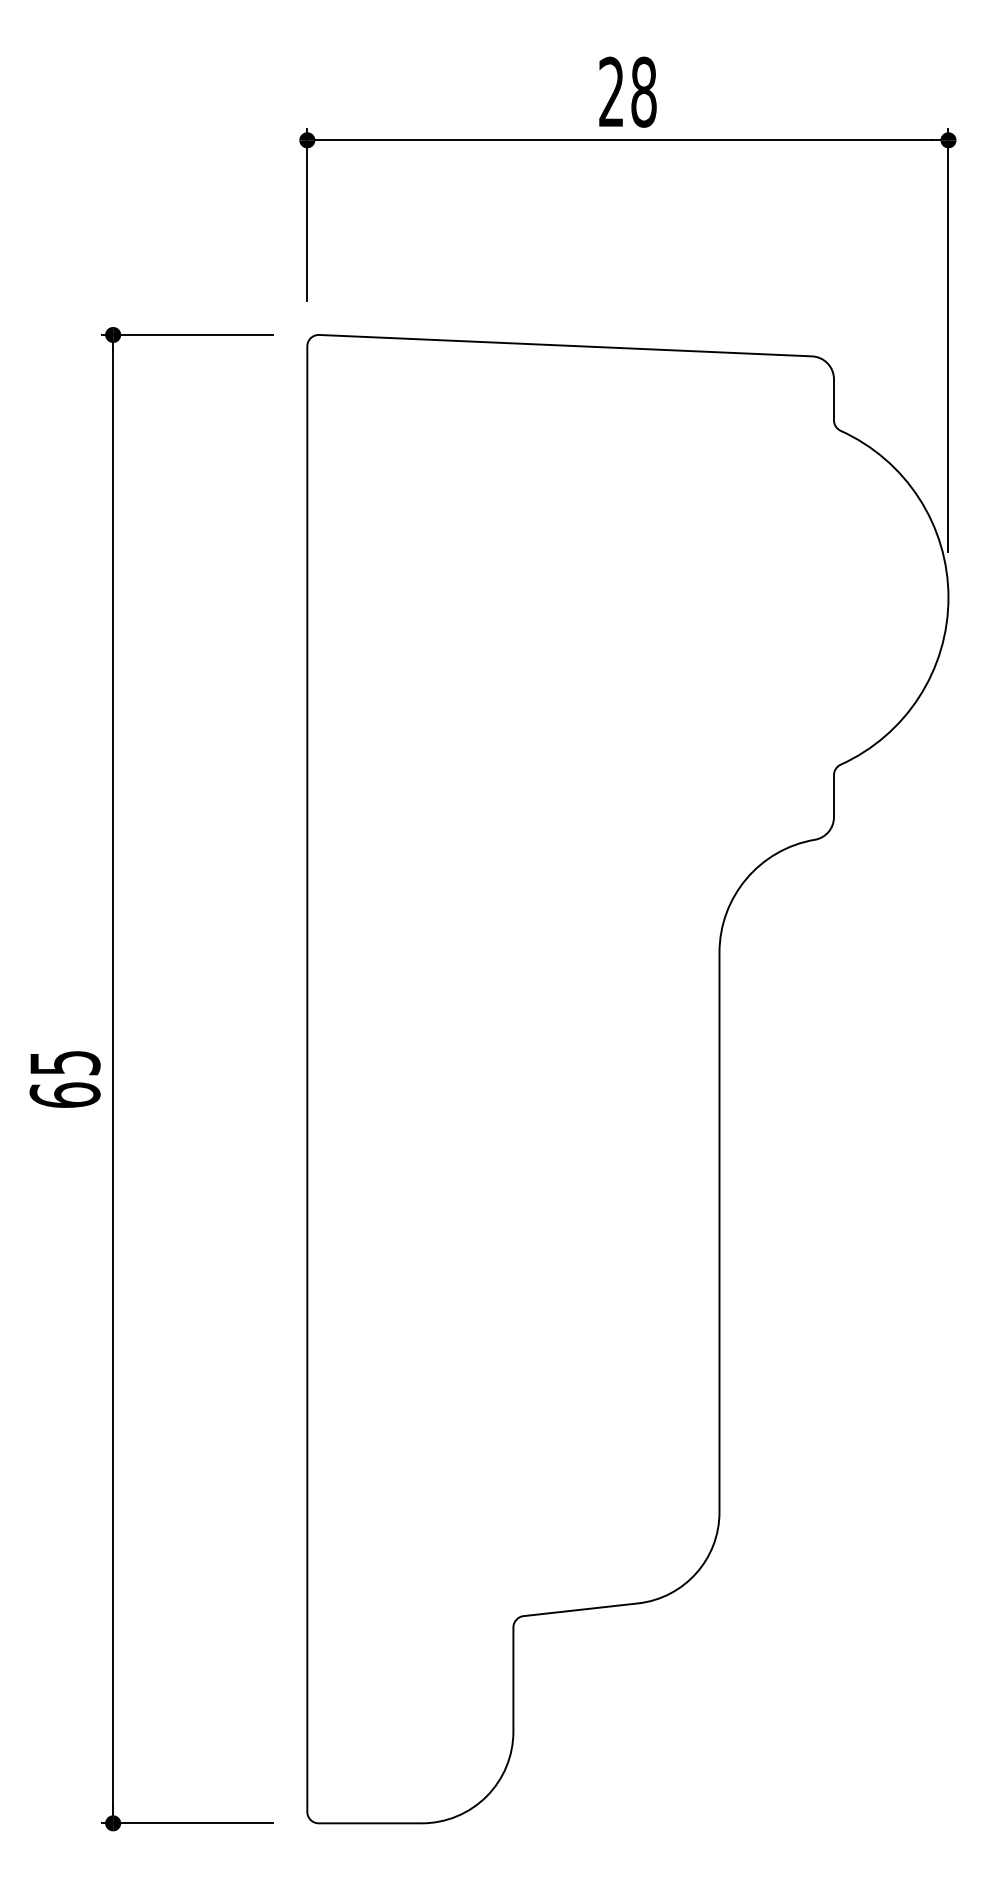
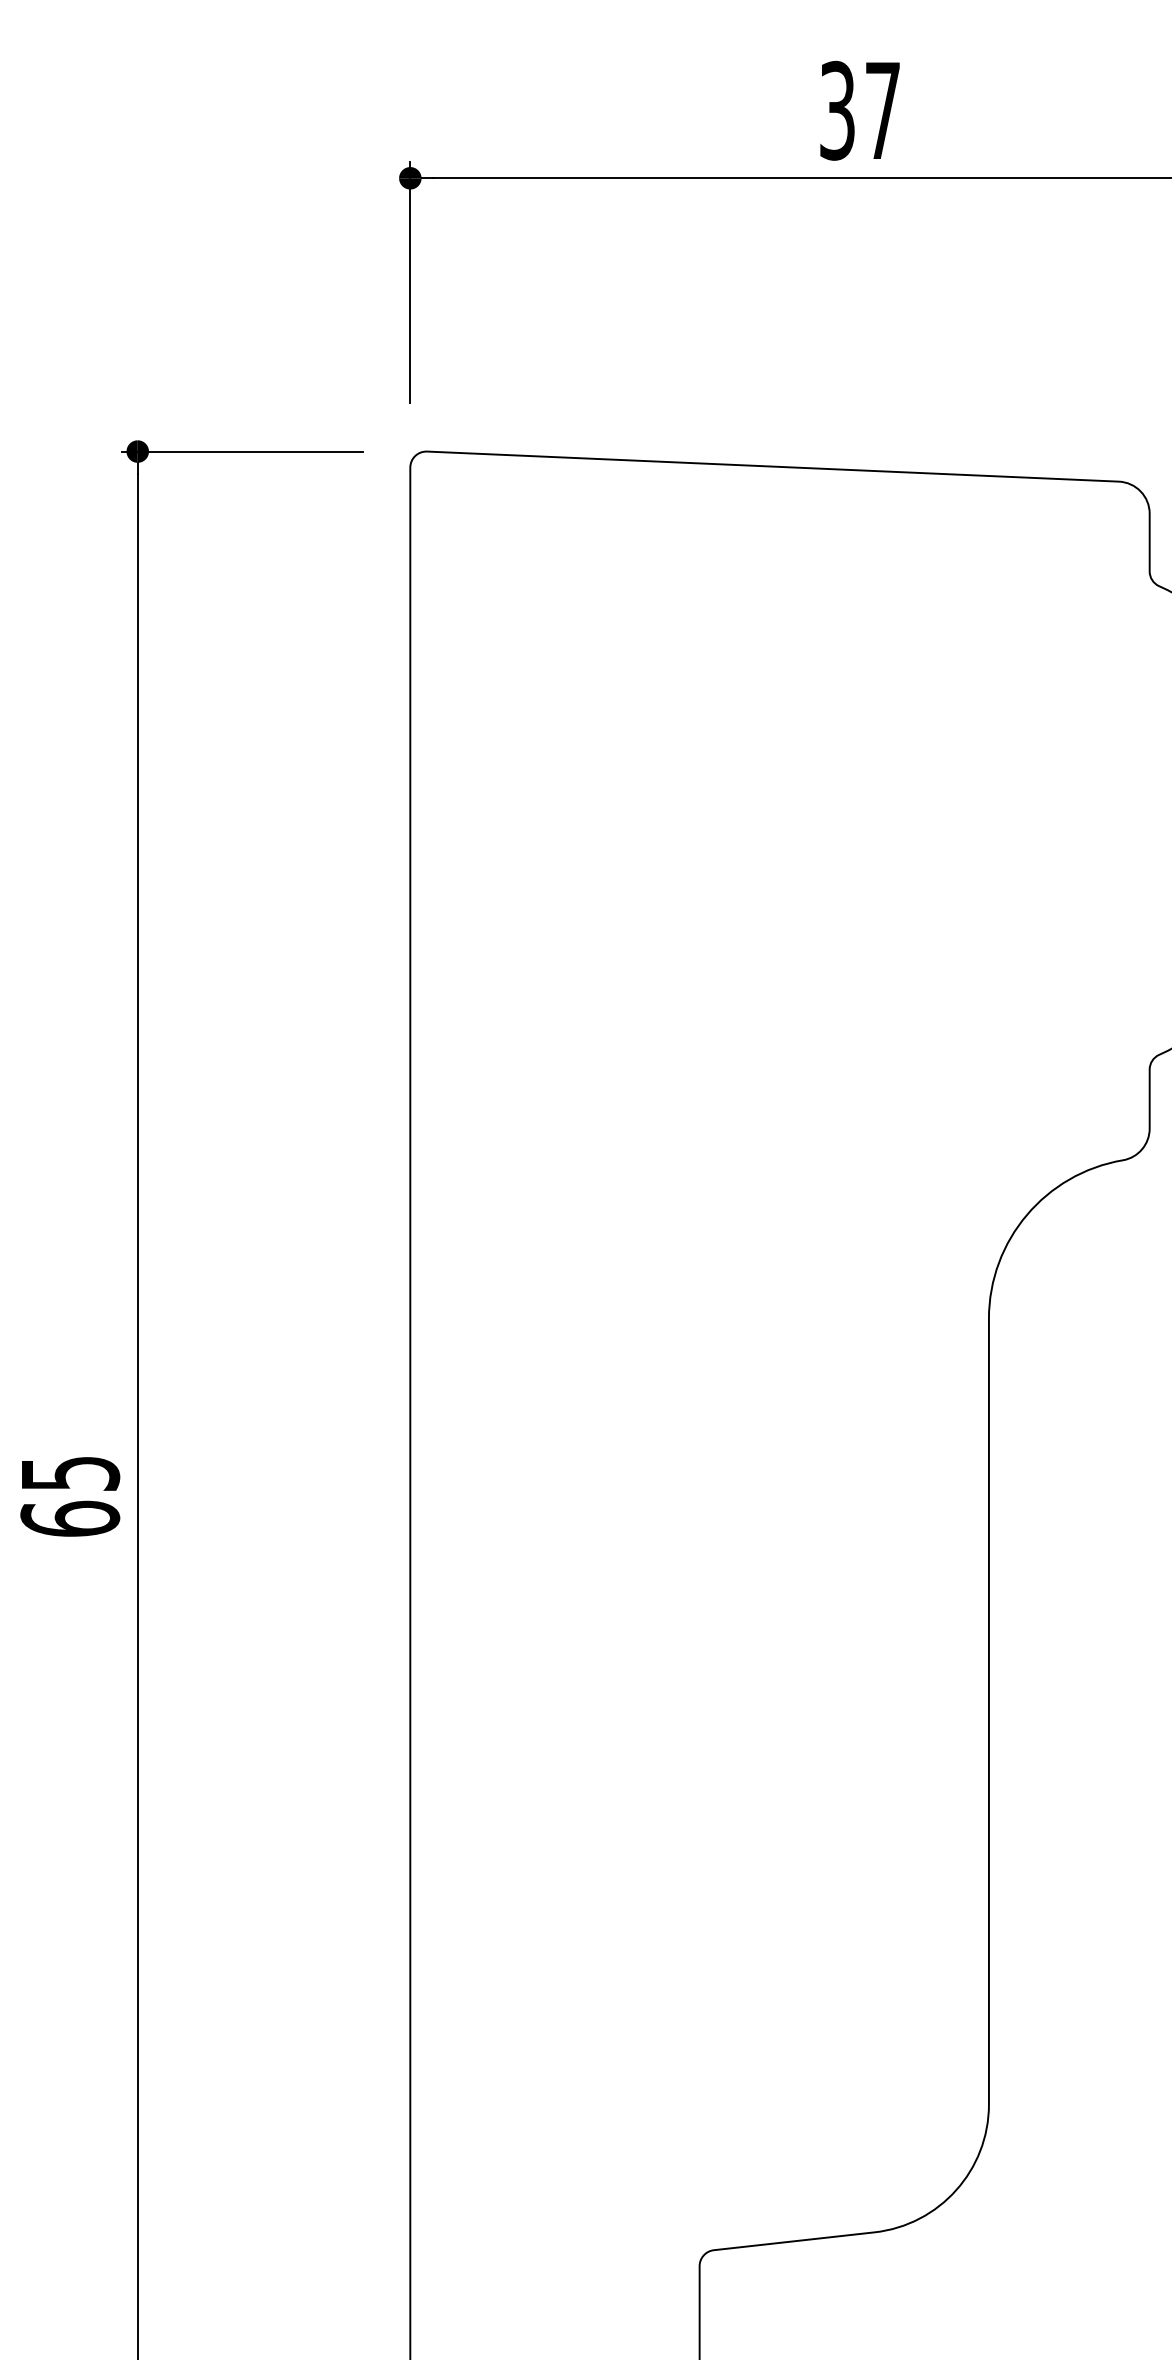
text: (627, 91) -> (859, 109), 28 -> 37

